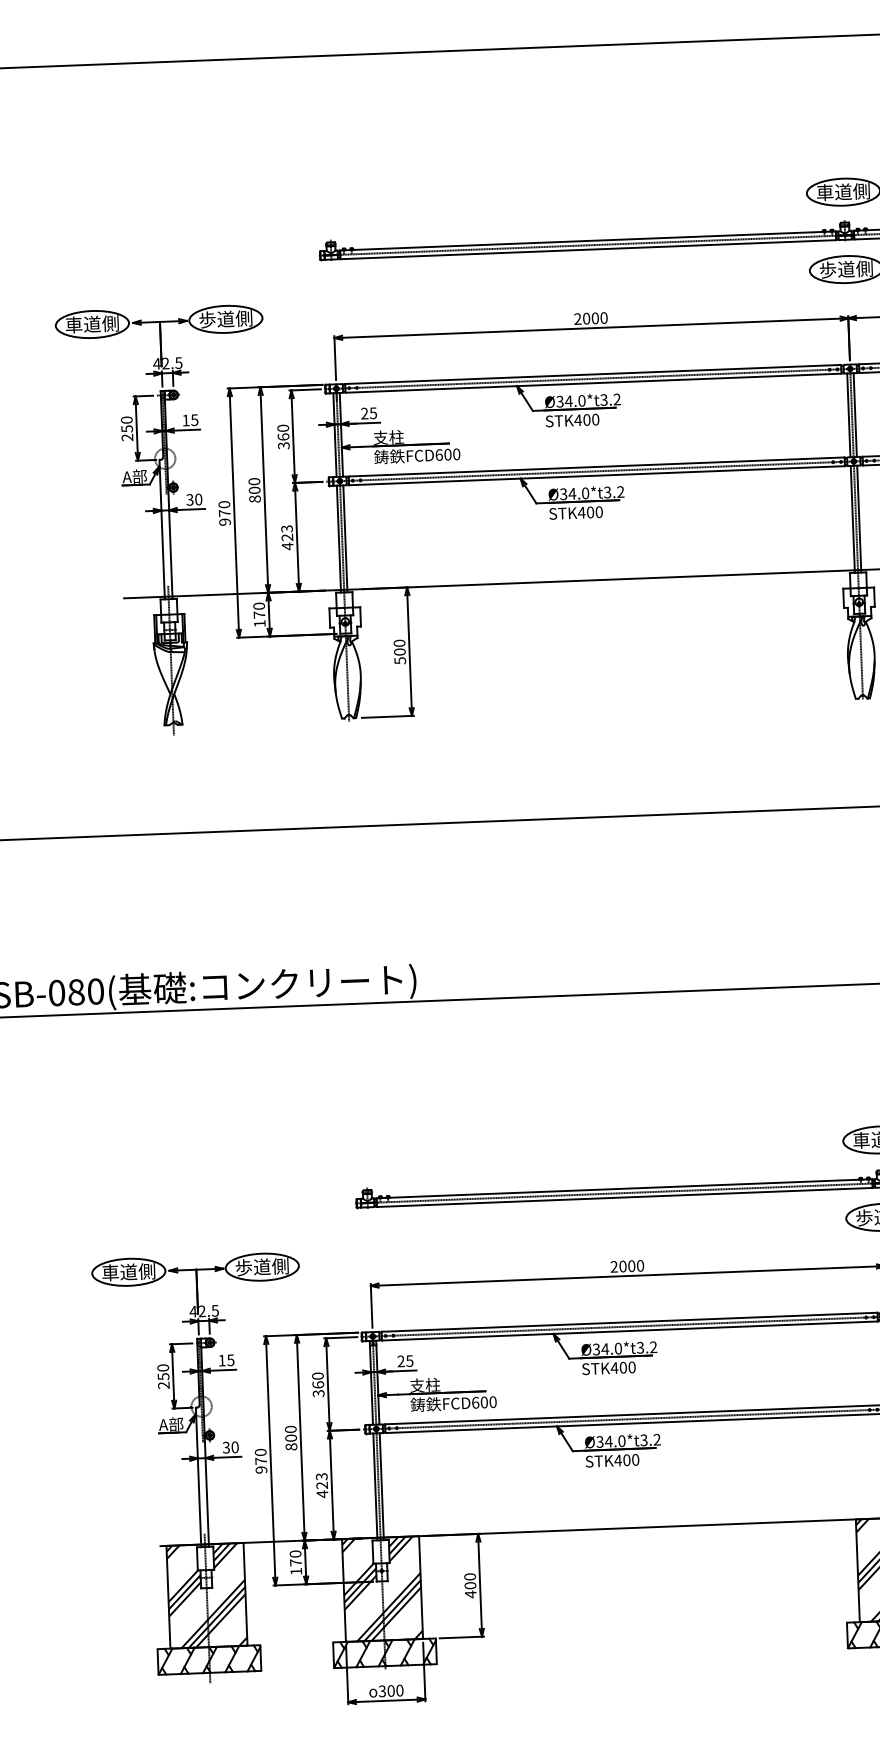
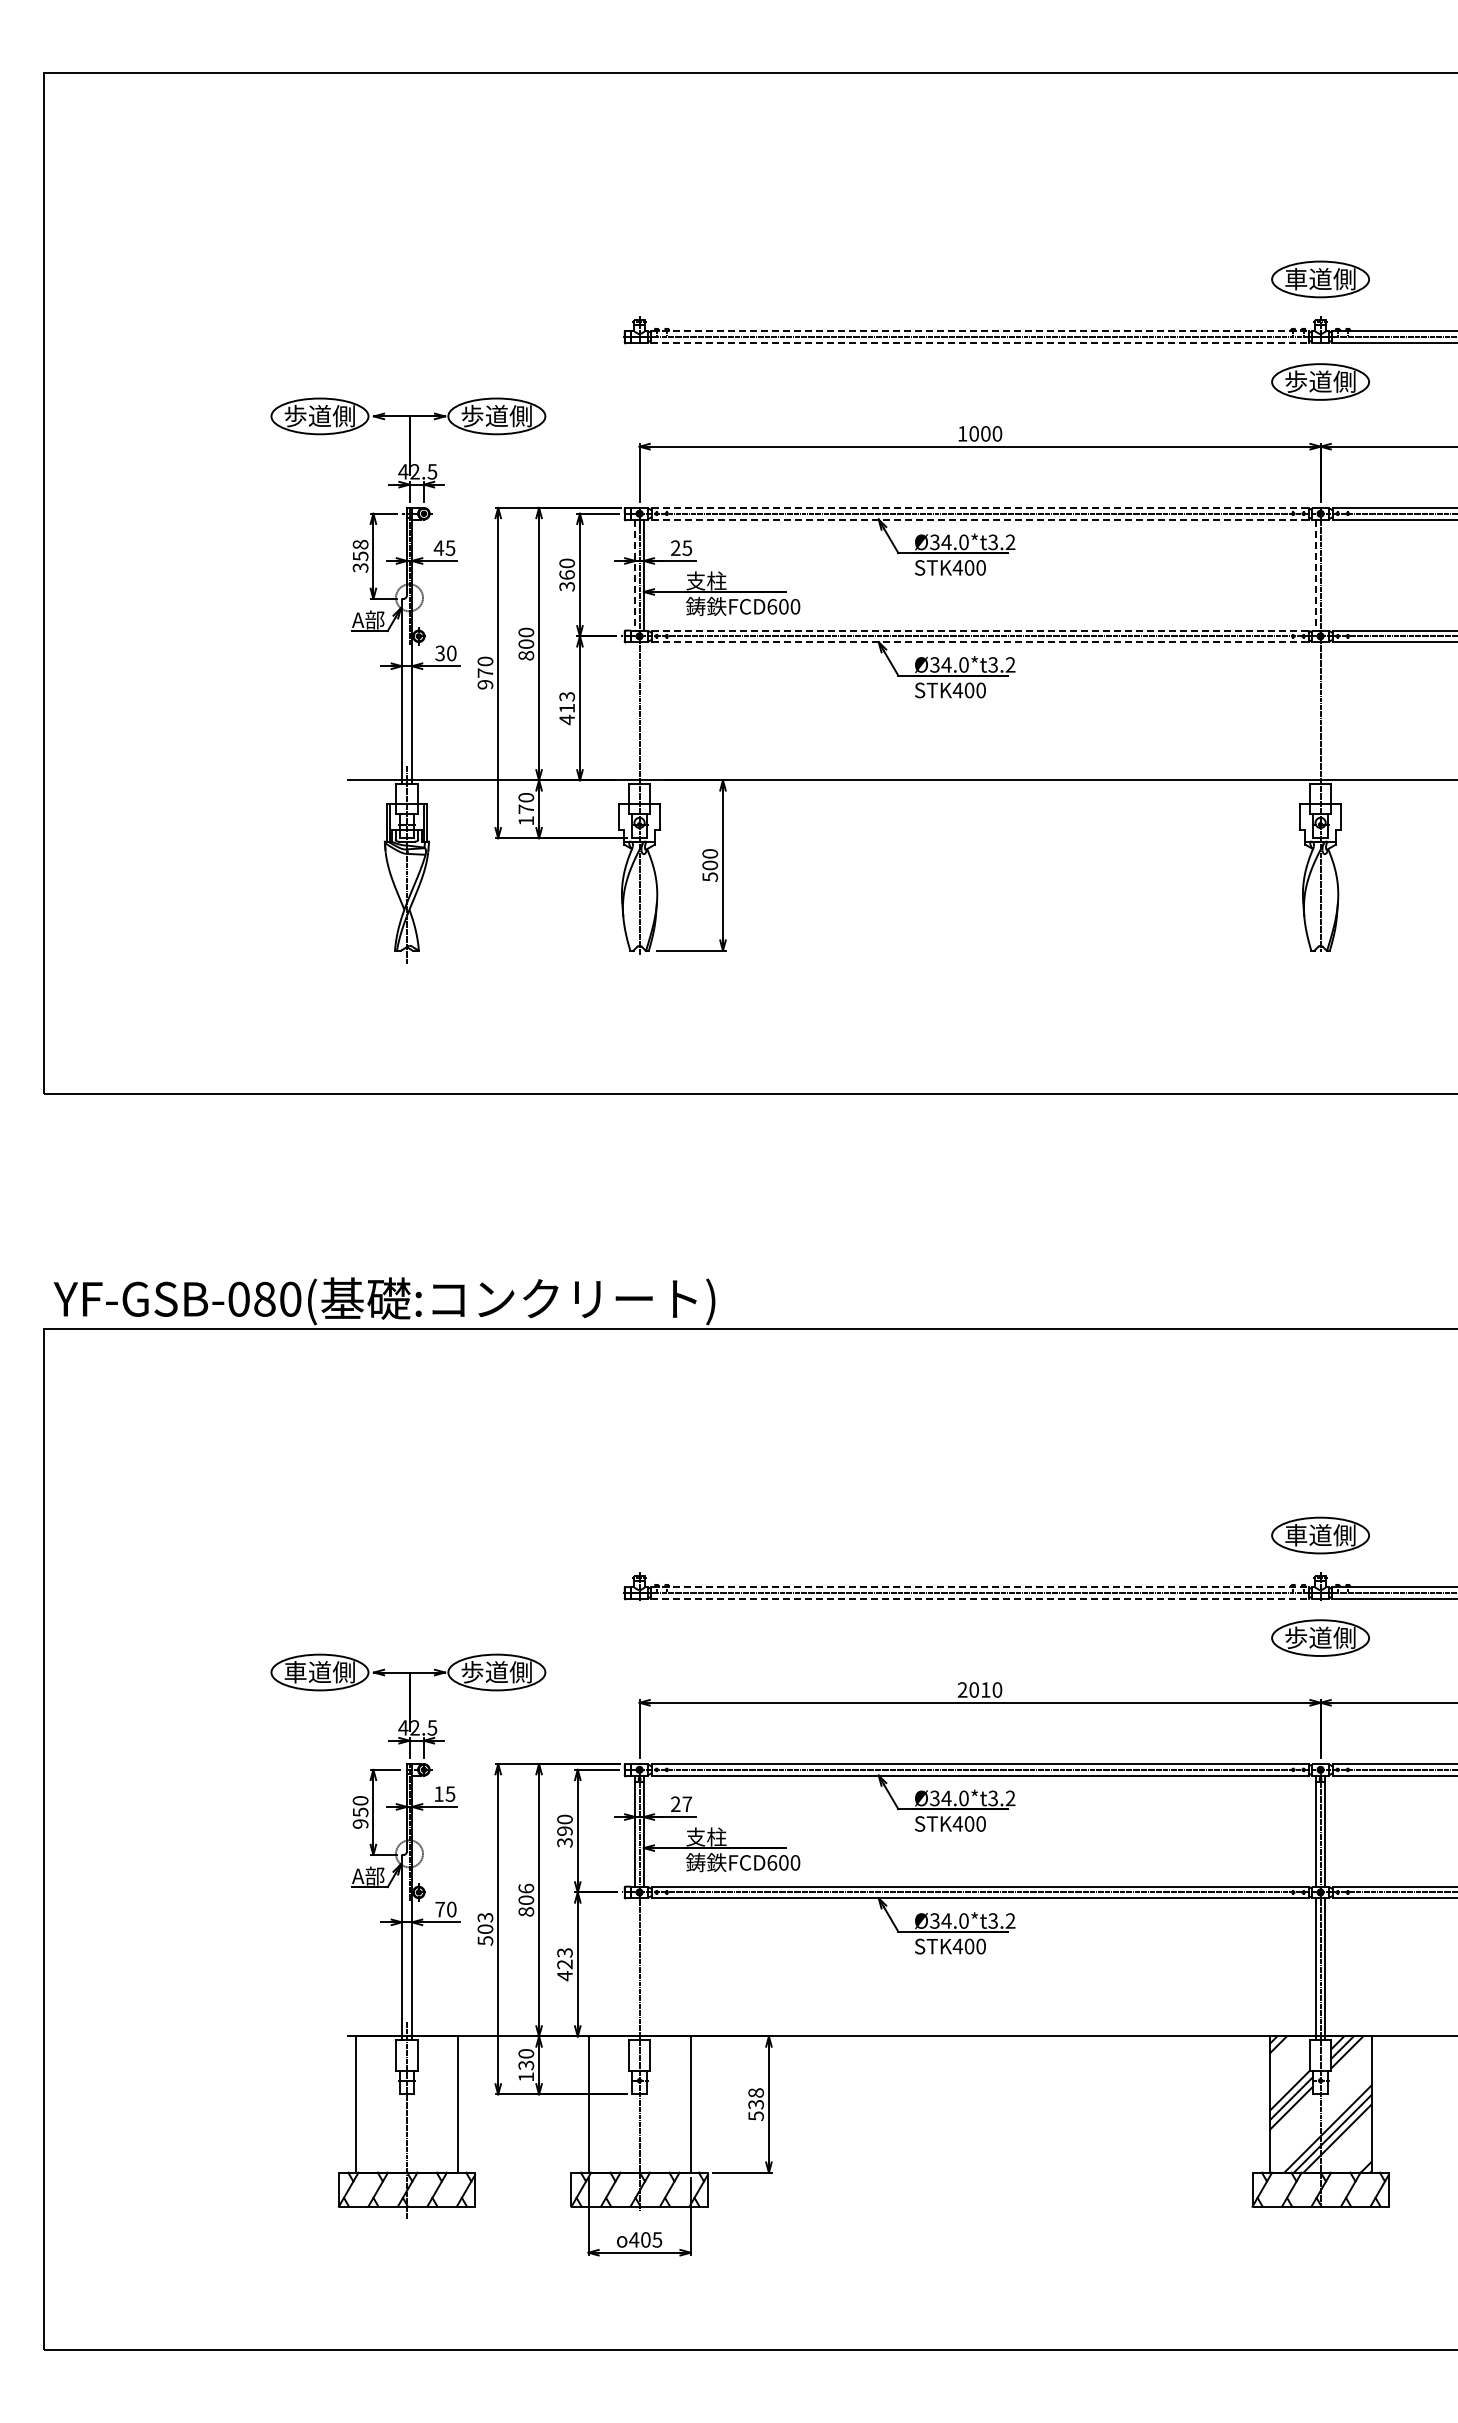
line: (588, 241) -> (980, 331), solid -> dashed
line: (588, 249) -> (980, 342), solid -> dashed
text: (577, 318) -> (962, 433), 2000 -> 1000
text: (73, 325) -> (295, 416), 車道側 -> 歩道側
line: (593, 374) -> (980, 507), solid -> dashed
line: (593, 383) -> (980, 519), solid -> dashed
line: (854, 414) -> (1324, 574), removed
line: (848, 415) -> (1316, 575), solid -> dashed
text: (185, 420) -> (438, 547), 15 -> 45
text: (127, 428) -> (360, 555), 250 -> 358
line: (335, 435) -> (635, 575), solid -> dashed
line: (597, 466) -> (980, 630), solid -> dashed
line: (597, 475) -> (980, 642), solid -> dashed
line: (858, 518) -> (1324, 712), removed
line: (852, 519) -> (1316, 712), removed
text: (286, 537) -> (566, 708), 423 -> 413
line: (339, 538) -> (635, 712), removed
line: (345, 538) -> (643, 712), removed
line: (624, 1189) -> (980, 1587), solid -> dashed
line: (625, 1197) -> (980, 1598), solid -> dashed
text: (631, 1265) -> (985, 1689), 2000 -> 2010
text: (409, 1361) -> (687, 1804), 25 -> 27
text: (317, 1384) -> (564, 1830), 360 -> 390
text: (163, 1385) -> (360, 1823), 250 -> 950
text: (290, 1429) -> (526, 1888), 800 -> 806
text: (225, 1447) -> (439, 1909), 30 -> 70
text: (261, 1460) -> (485, 1928), 970 -> 503
line: (375, 1486) -> (635, 1968), removed
line: (381, 1486) -> (643, 1968), removed
text: (296, 1562) -> (526, 2065), 170 -> 130
text: (469, 1585) -> (755, 2104), 400 -> 538
hatch: (382, 1589) -> (639, 2104), removed
hatch: (206, 1595) -> (406, 2104), removed
text: (390, 1690) -> (645, 2239), 300 -> 405

